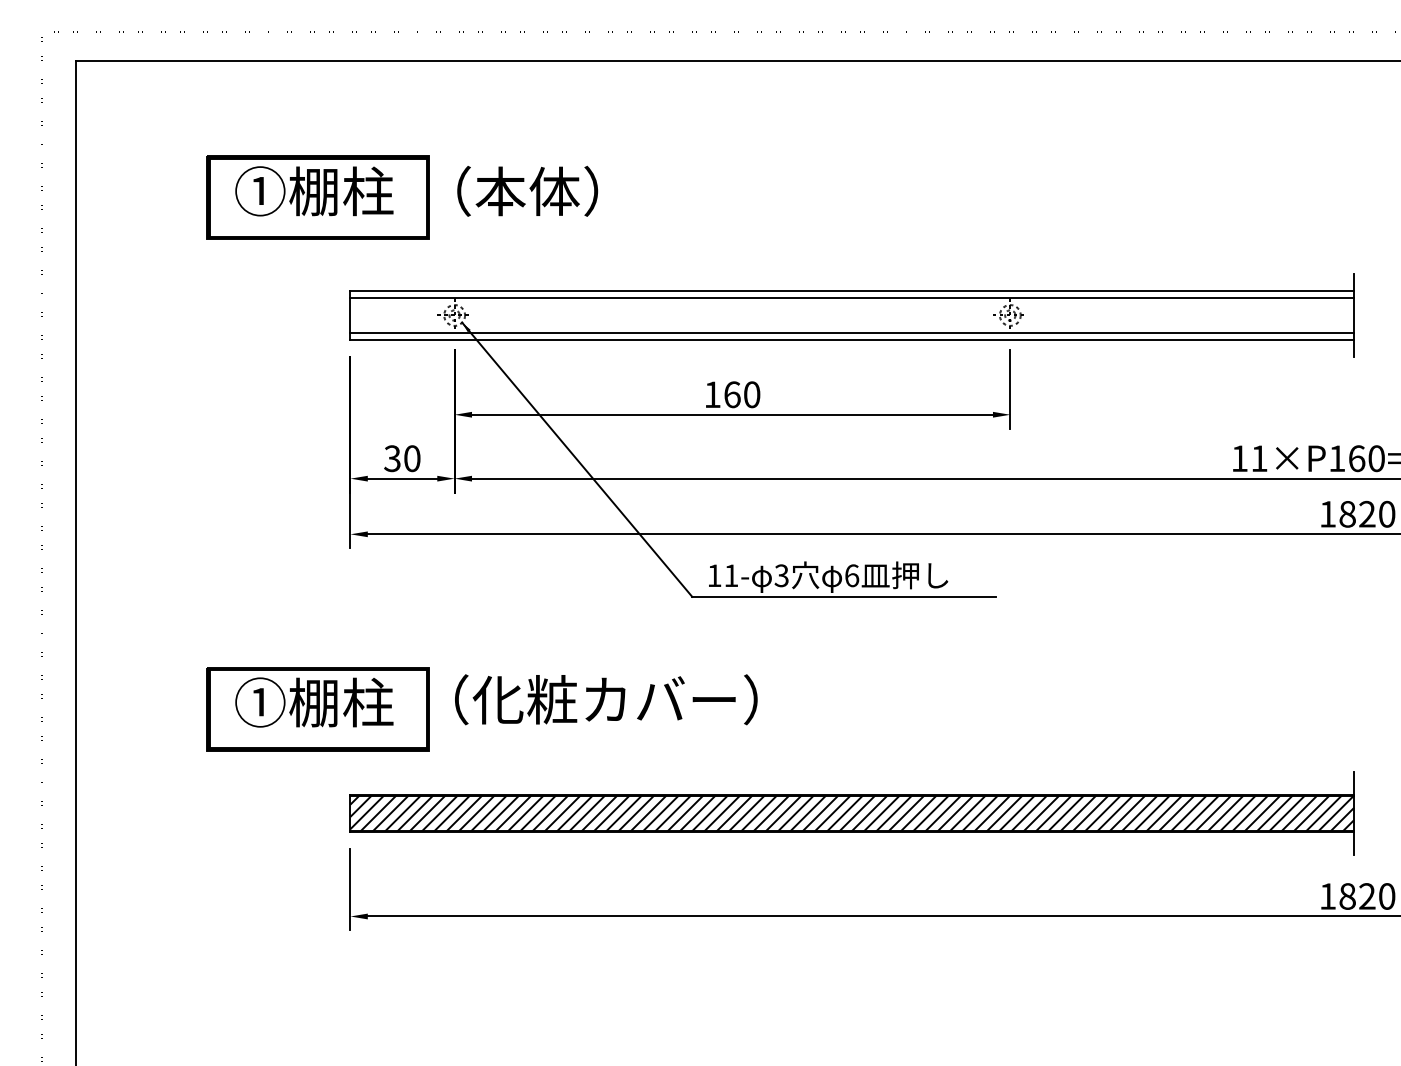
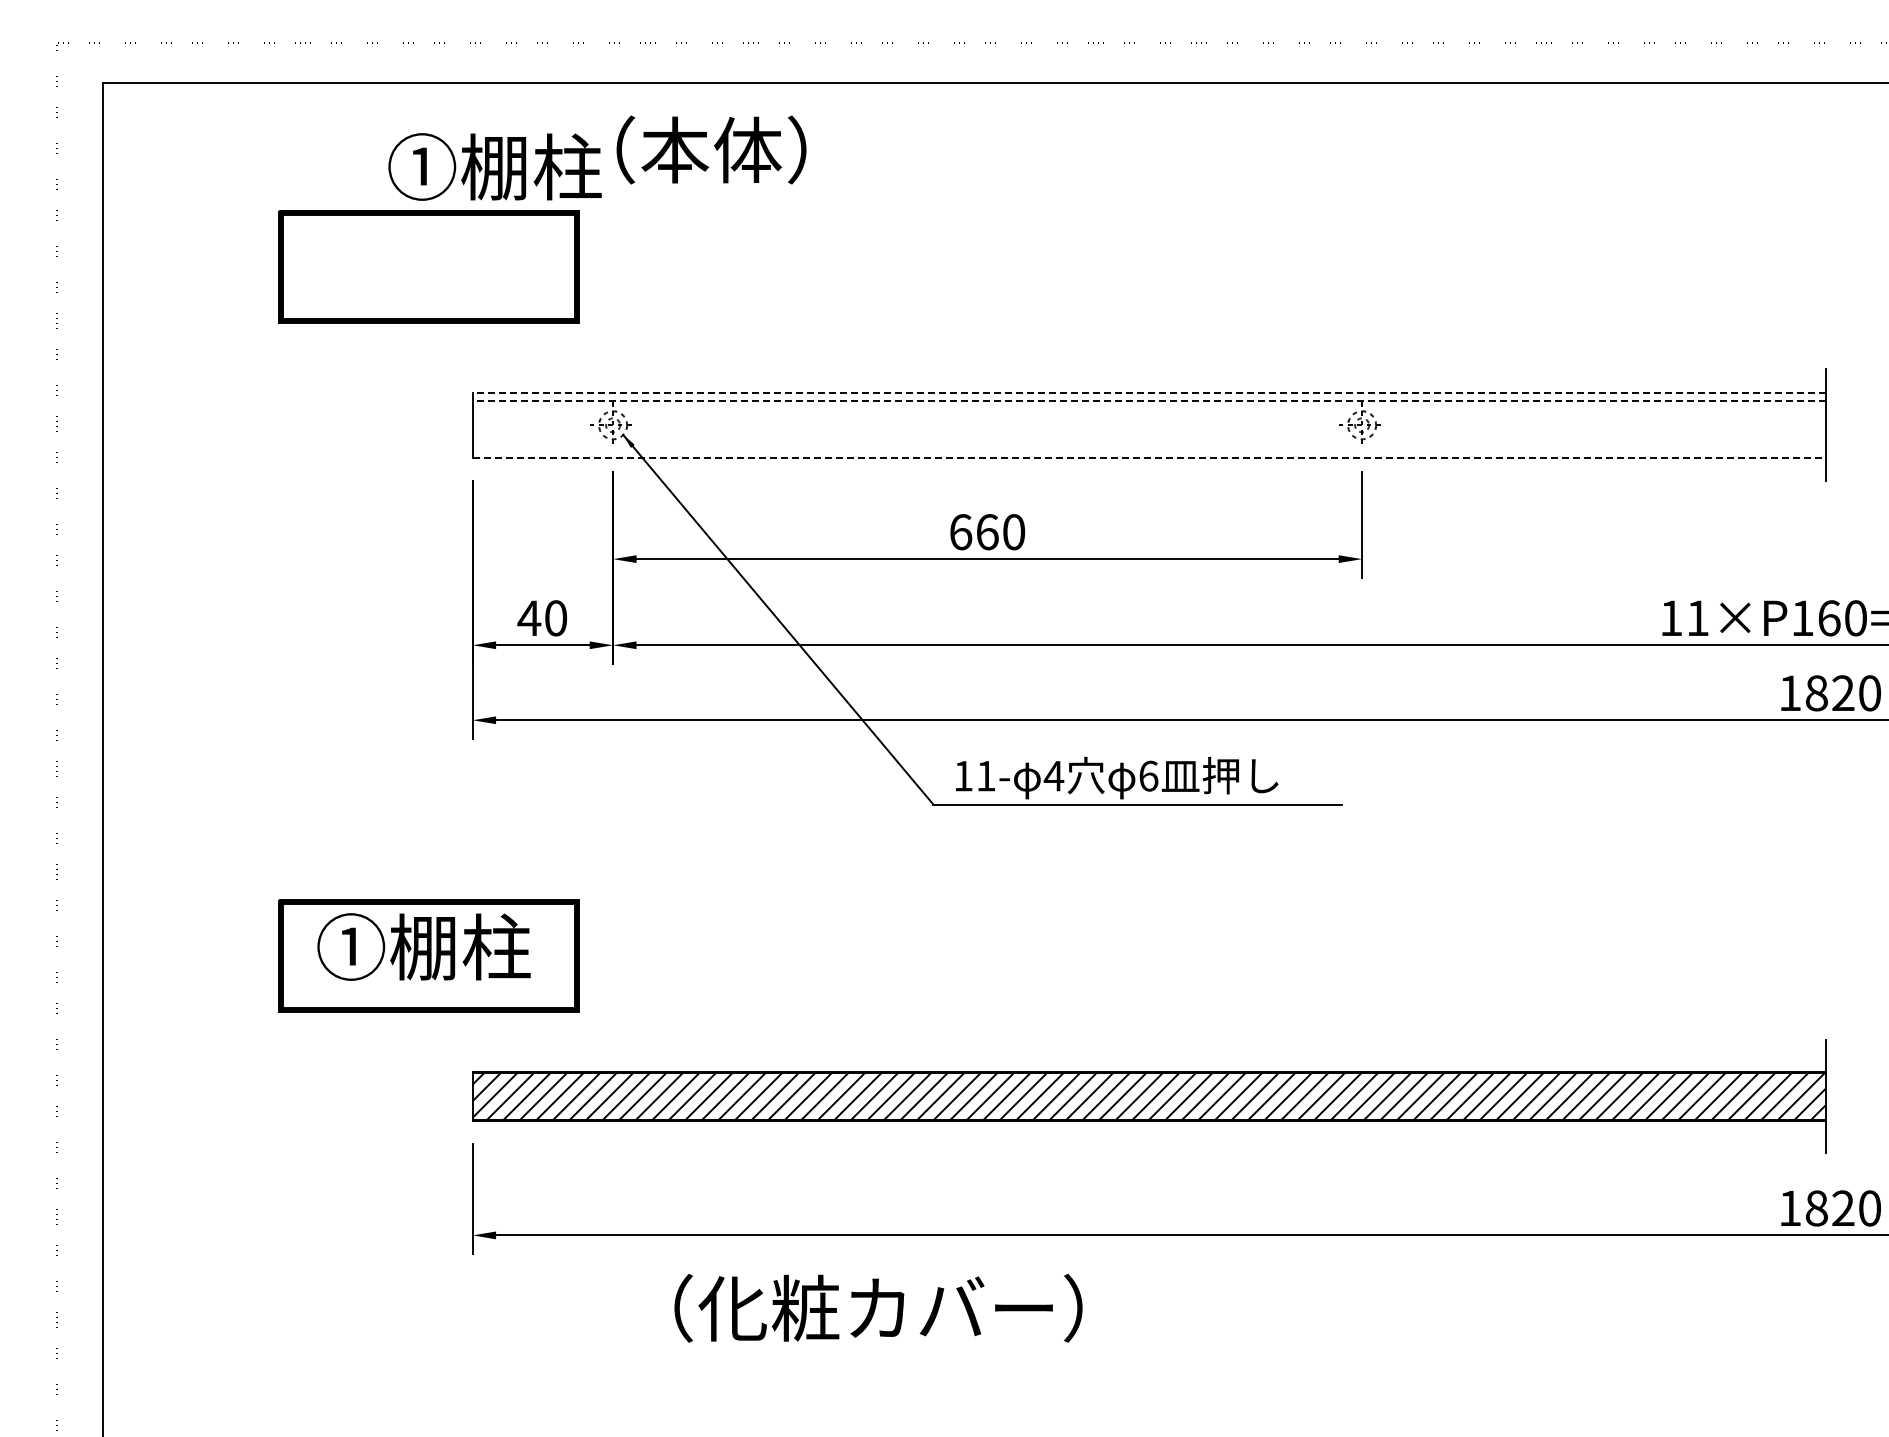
text: (313, 190) -> (494, 166), moved
text: (527, 190) -> (711, 149), moved
line: (851, 291) -> (1148, 392), solid -> dashed
line: (851, 297) -> (1148, 401), solid -> dashed
line: (851, 333) -> (1148, 449), removed
line: (852, 340) -> (1149, 458), solid -> dashed
text: (713, 395) -> (961, 532), 160 -> 660
text: (392, 458) -> (529, 618), 30 -> 40
text: (781, 575) -> (1053, 775), 3 -> 4
text: (606, 699) -> (878, 1308), moved

